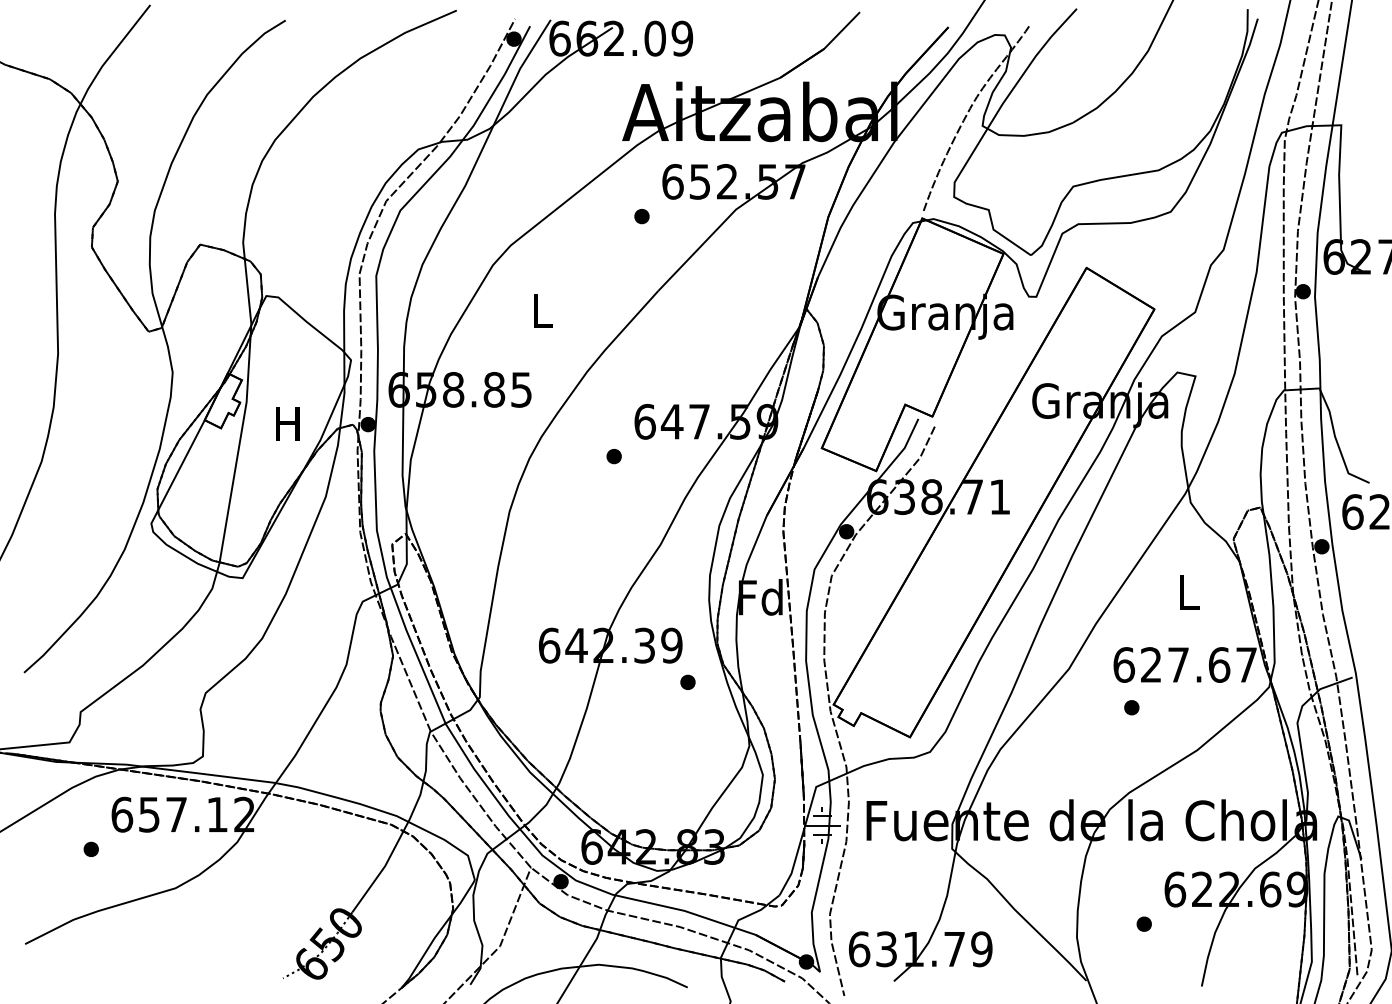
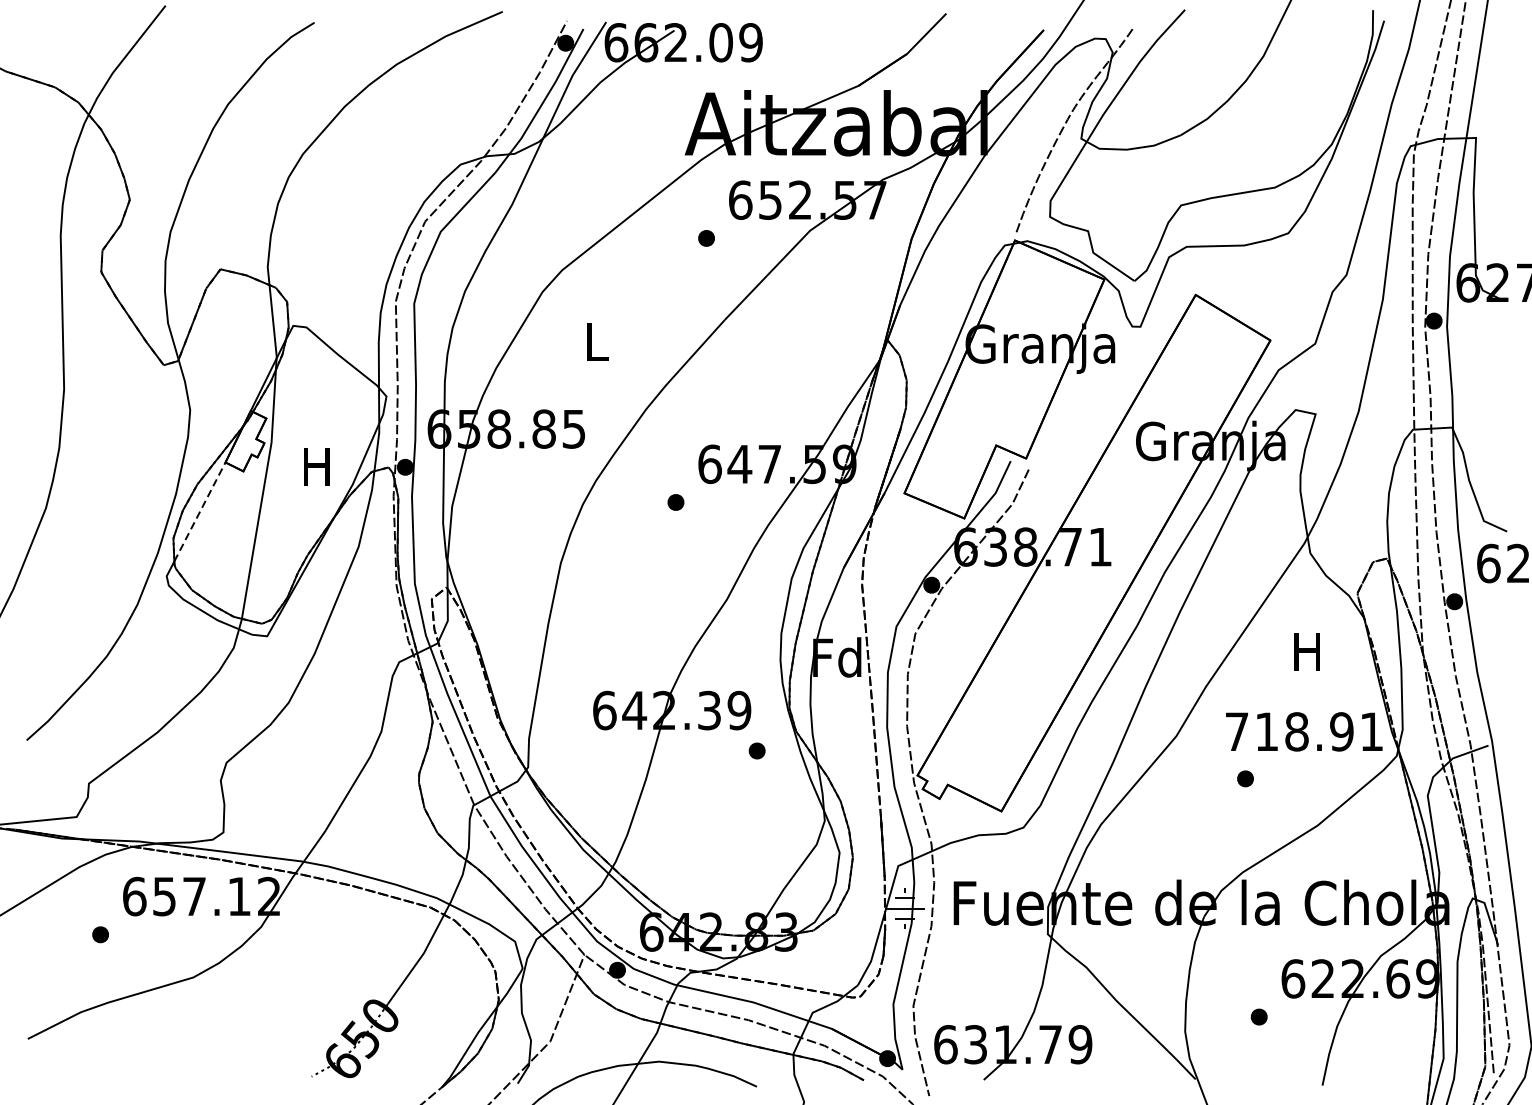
line: (181, 465) -> (199, 512), solid -> dashed
text: (1187, 592) -> (1306, 652), L -> H
text: (1184, 664) -> (1303, 731), 627.67 -> 718.91

